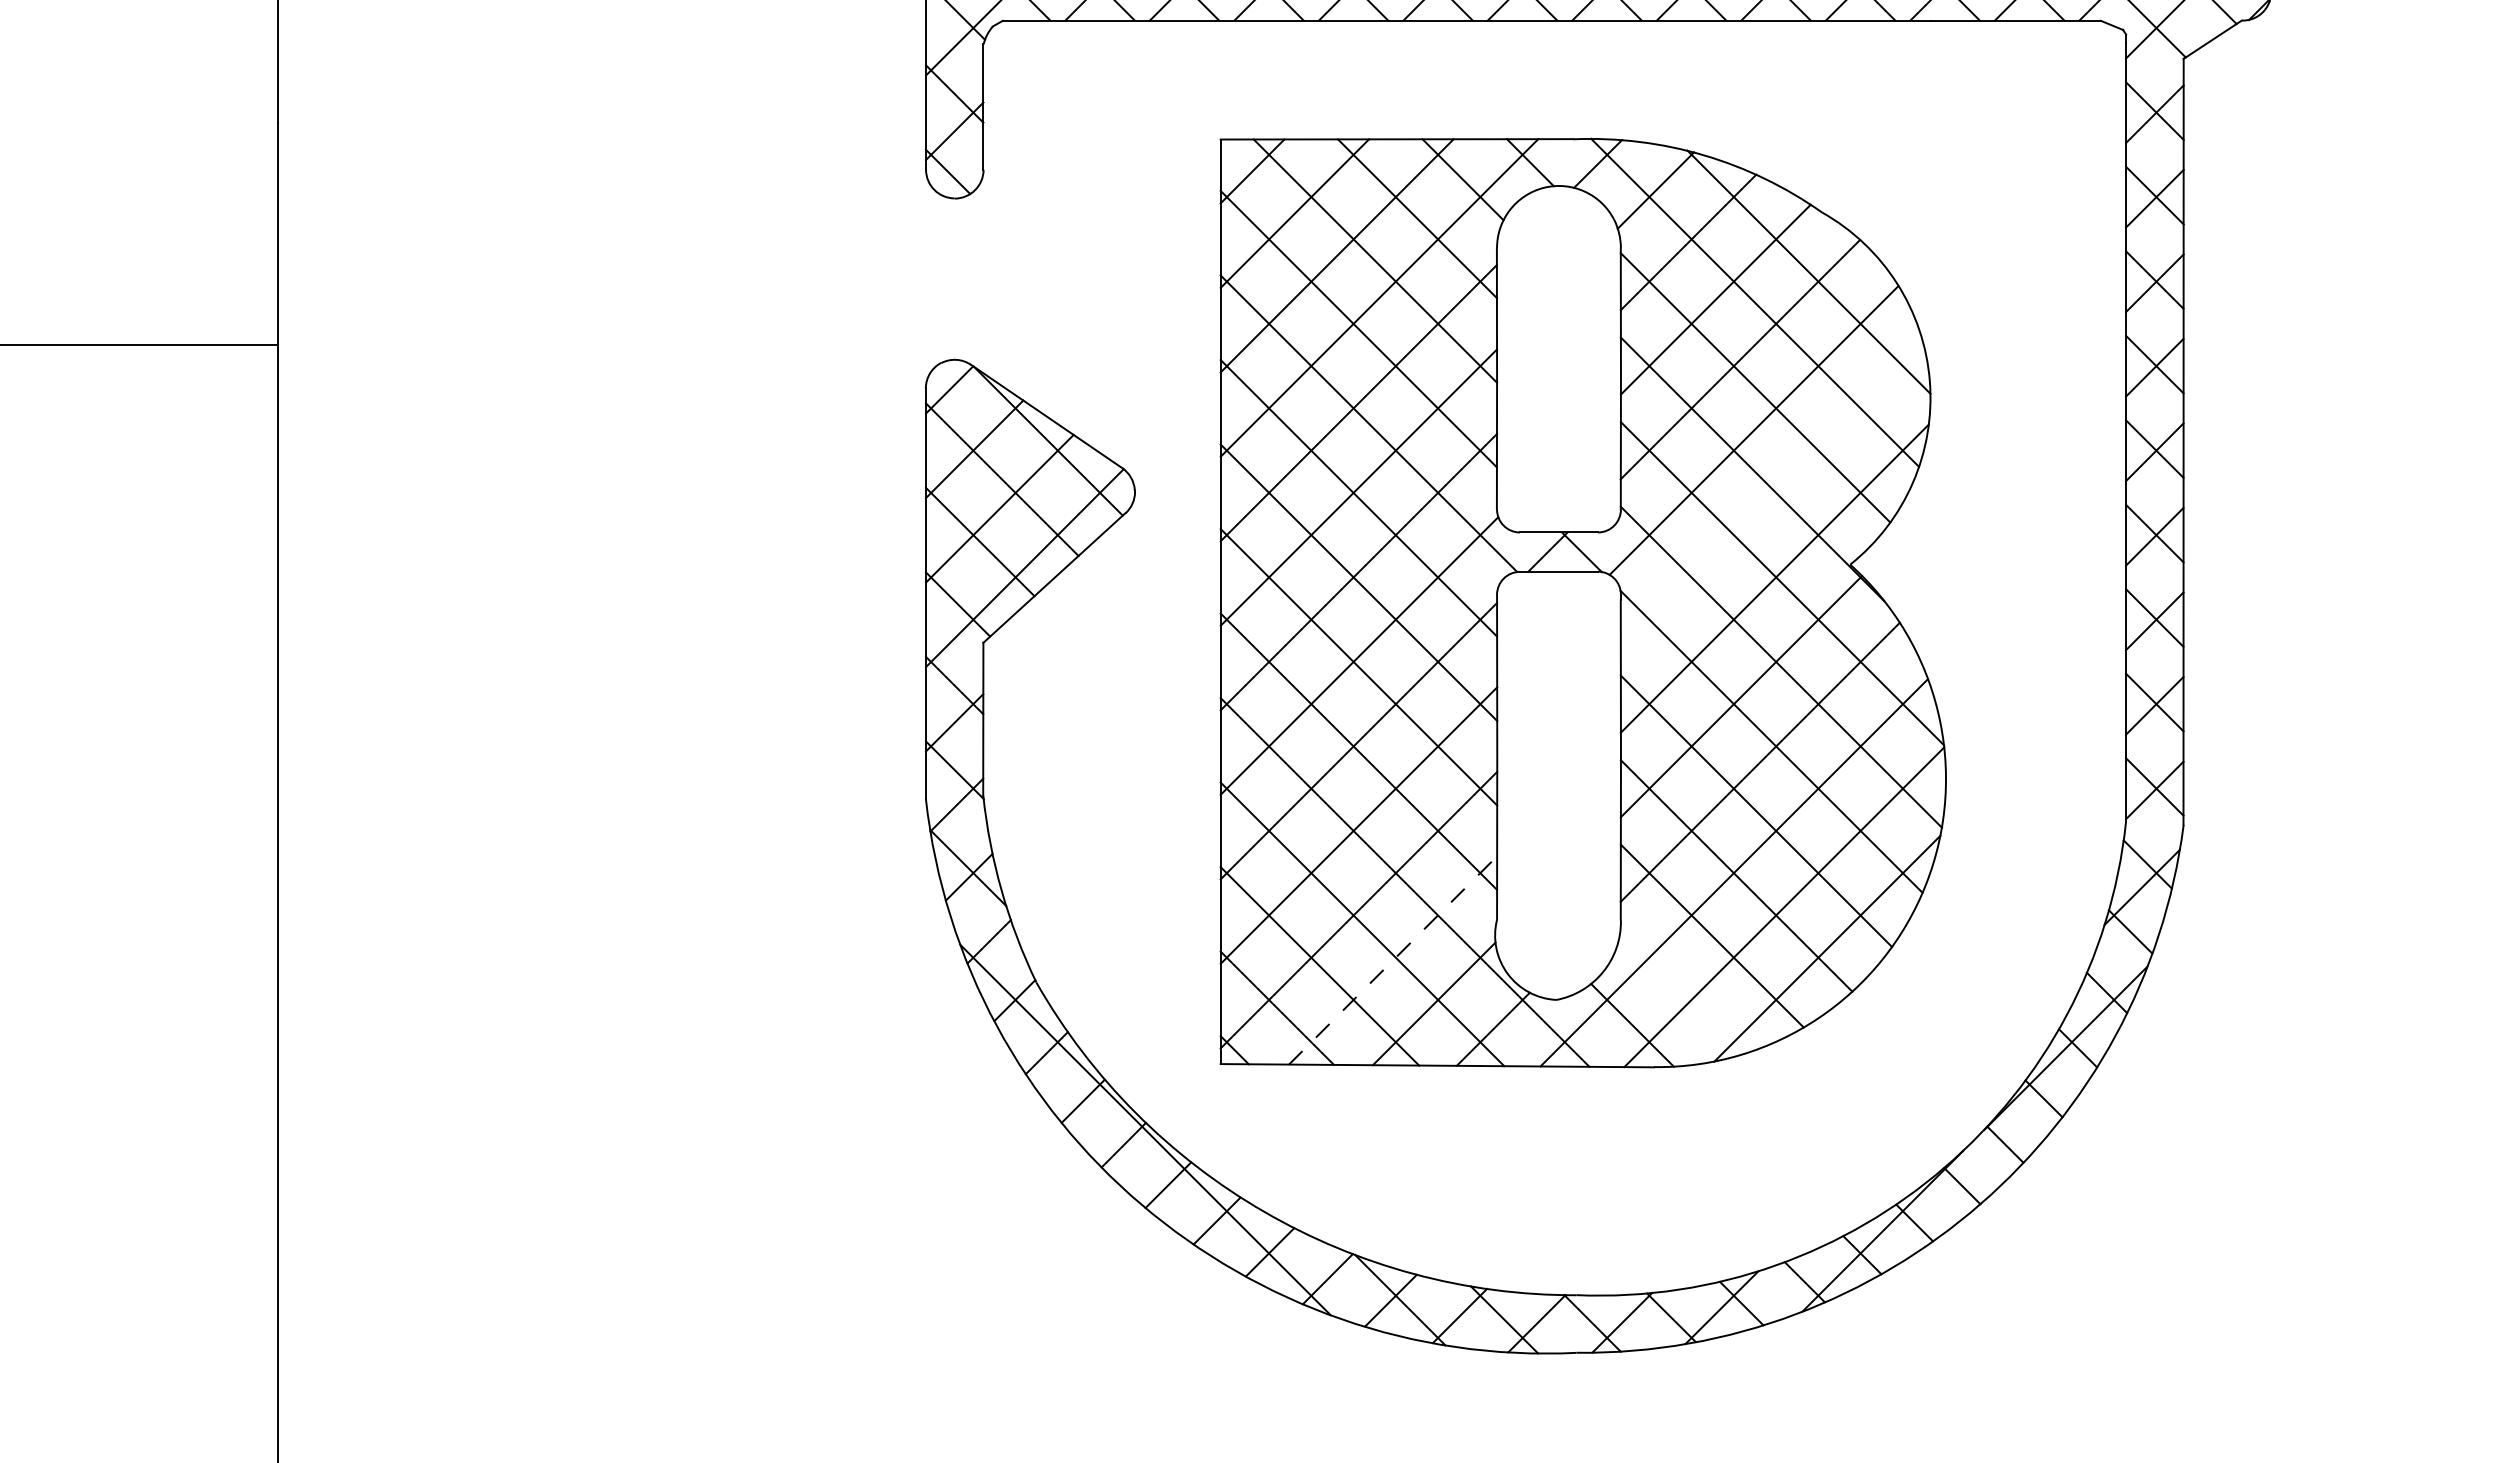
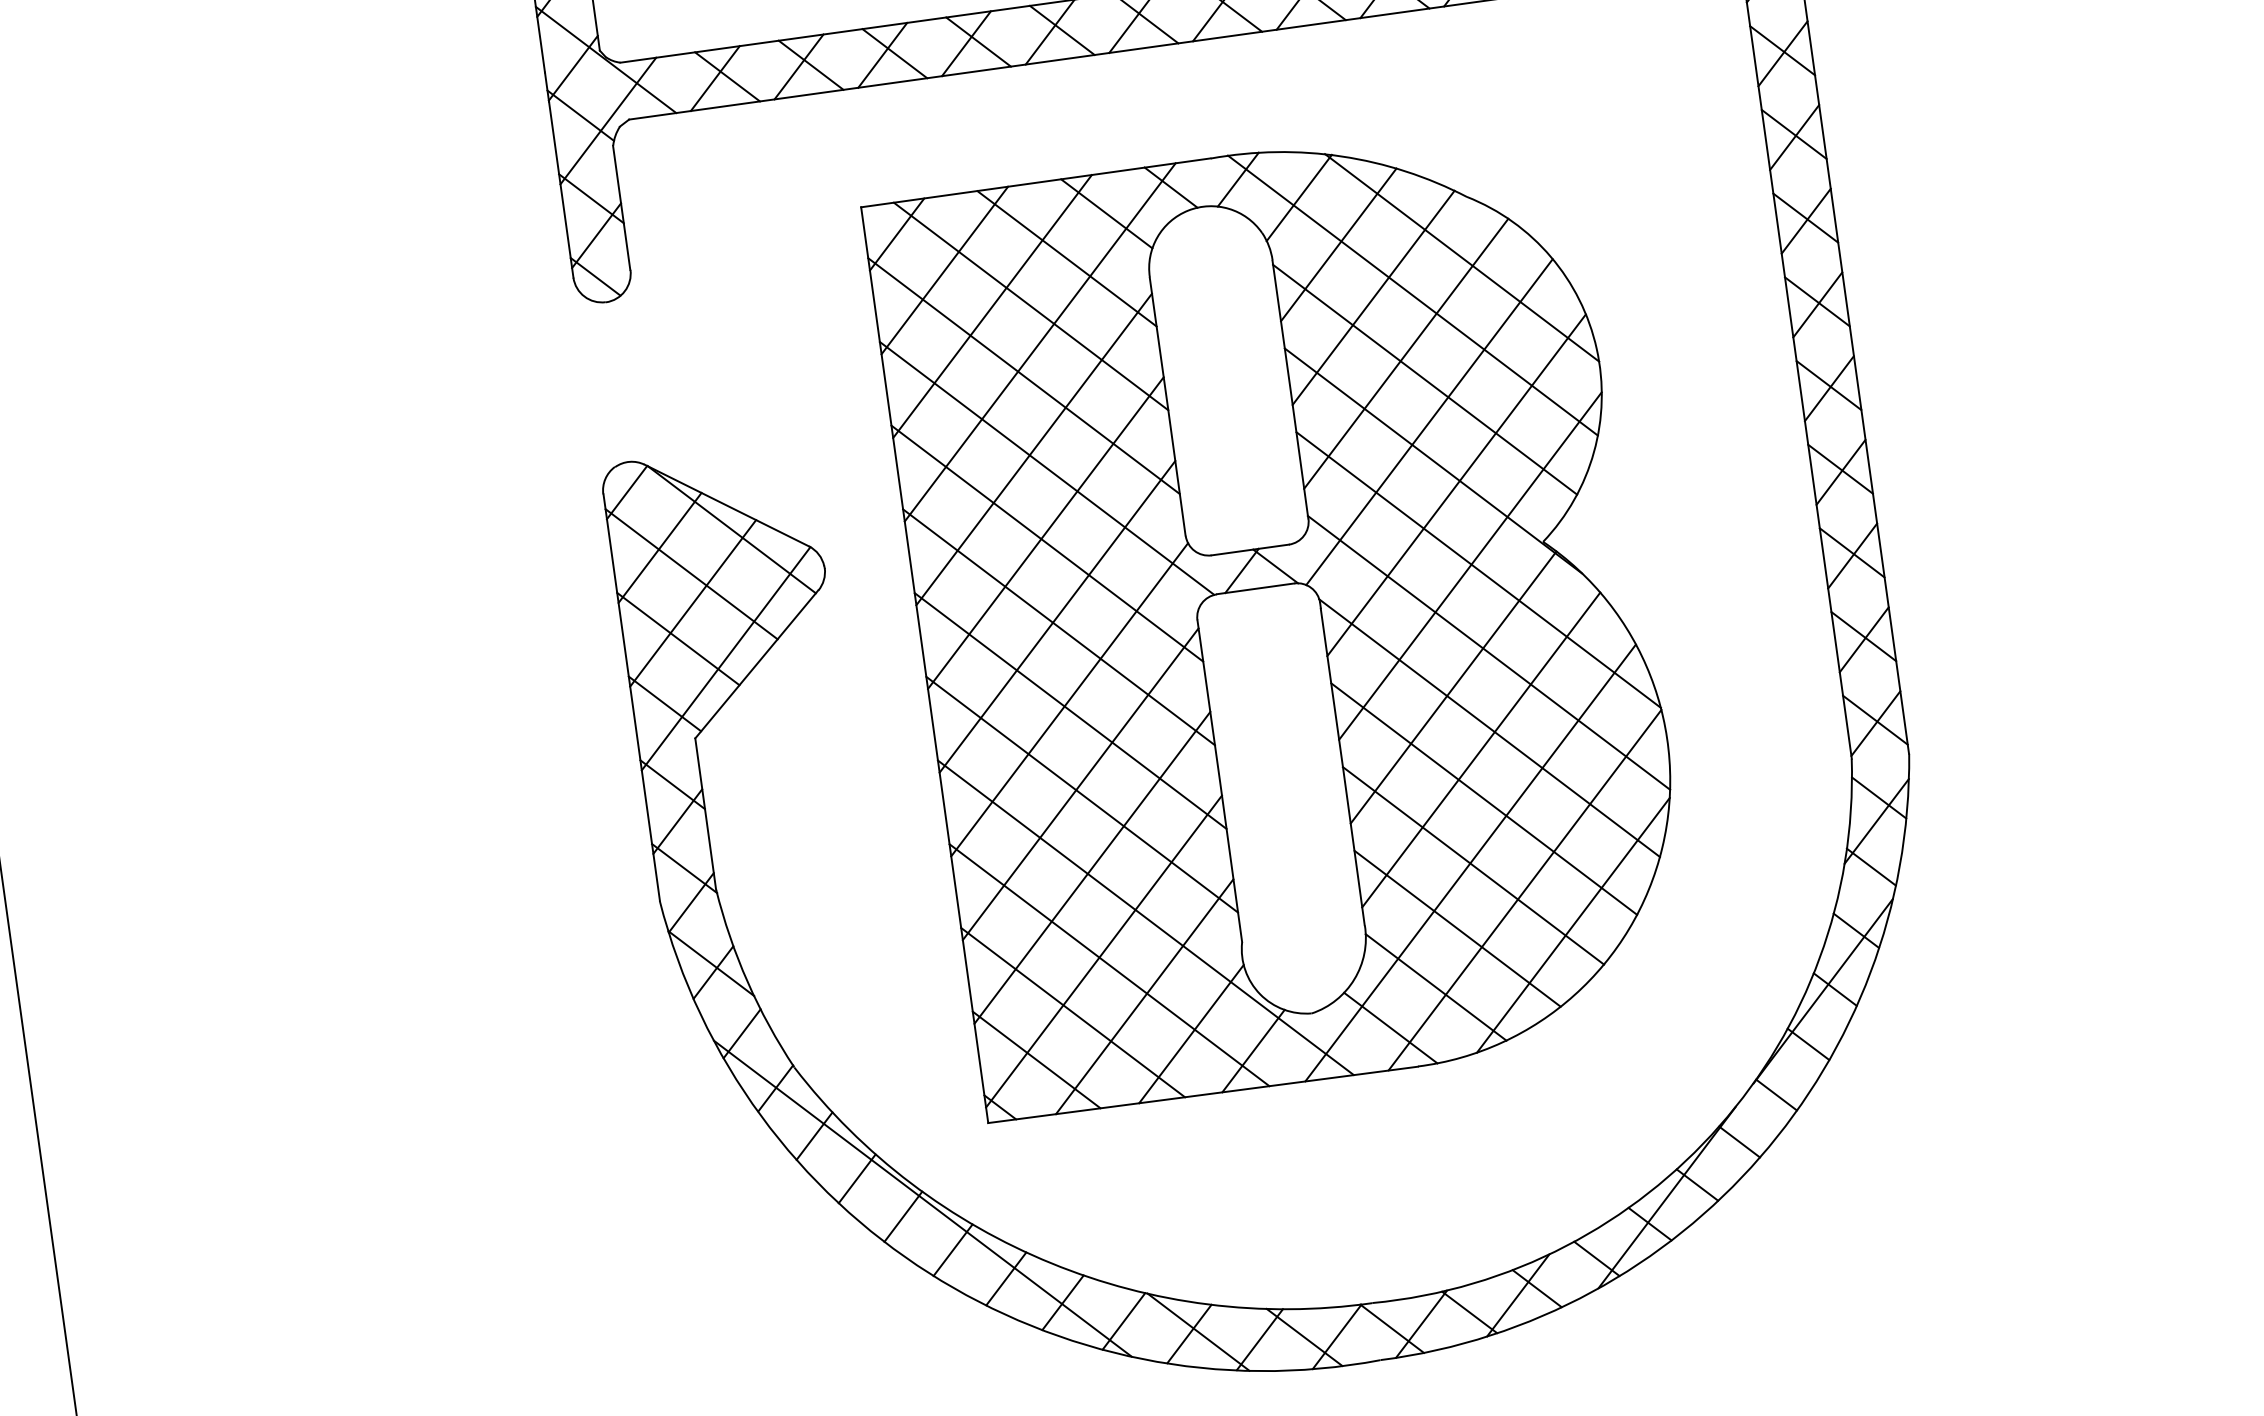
line: (1771, 496) -> (1455, 485), added
line: (1393, 960) -> (1145, 996), dashed -> solid
line: (1682, 990) -> (1435, 986), added

